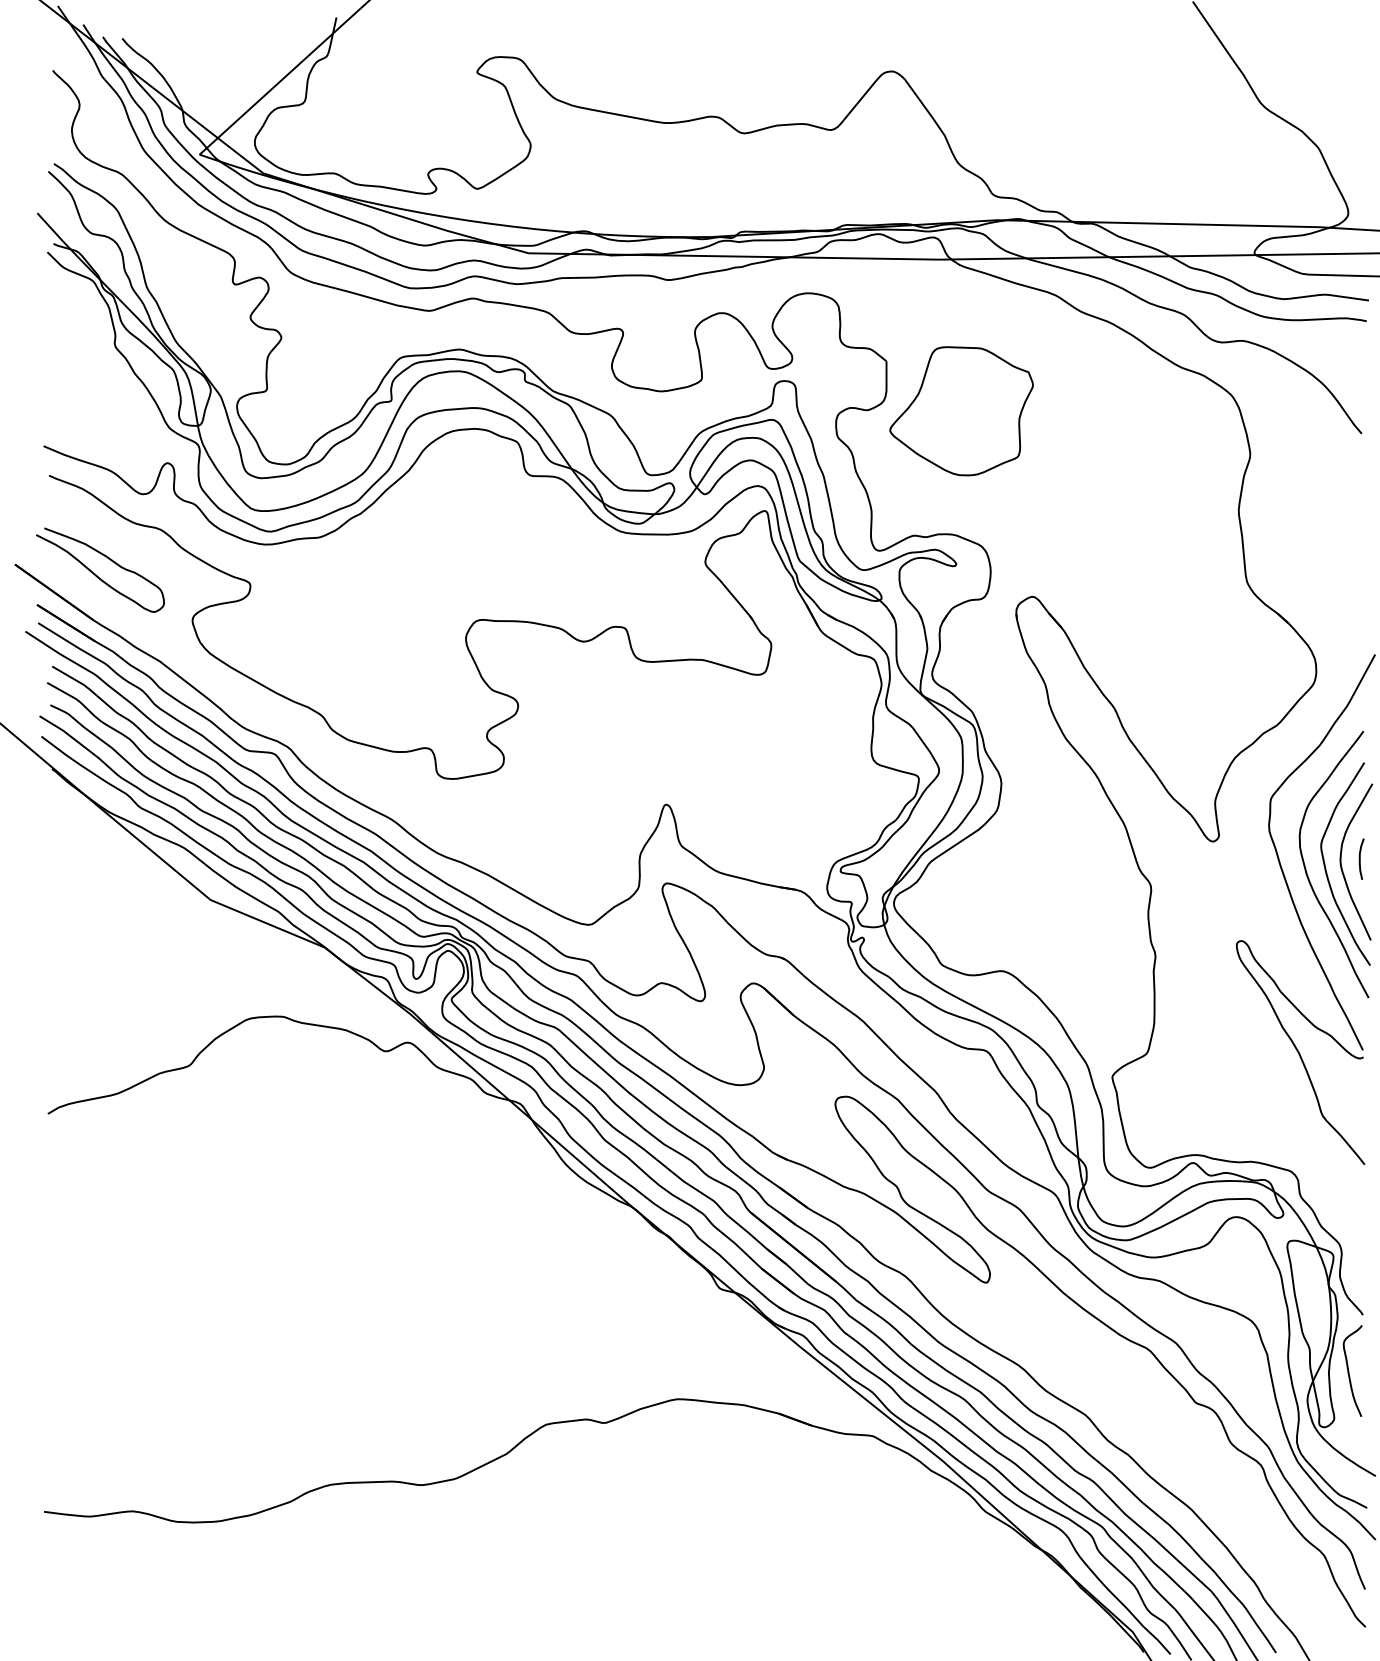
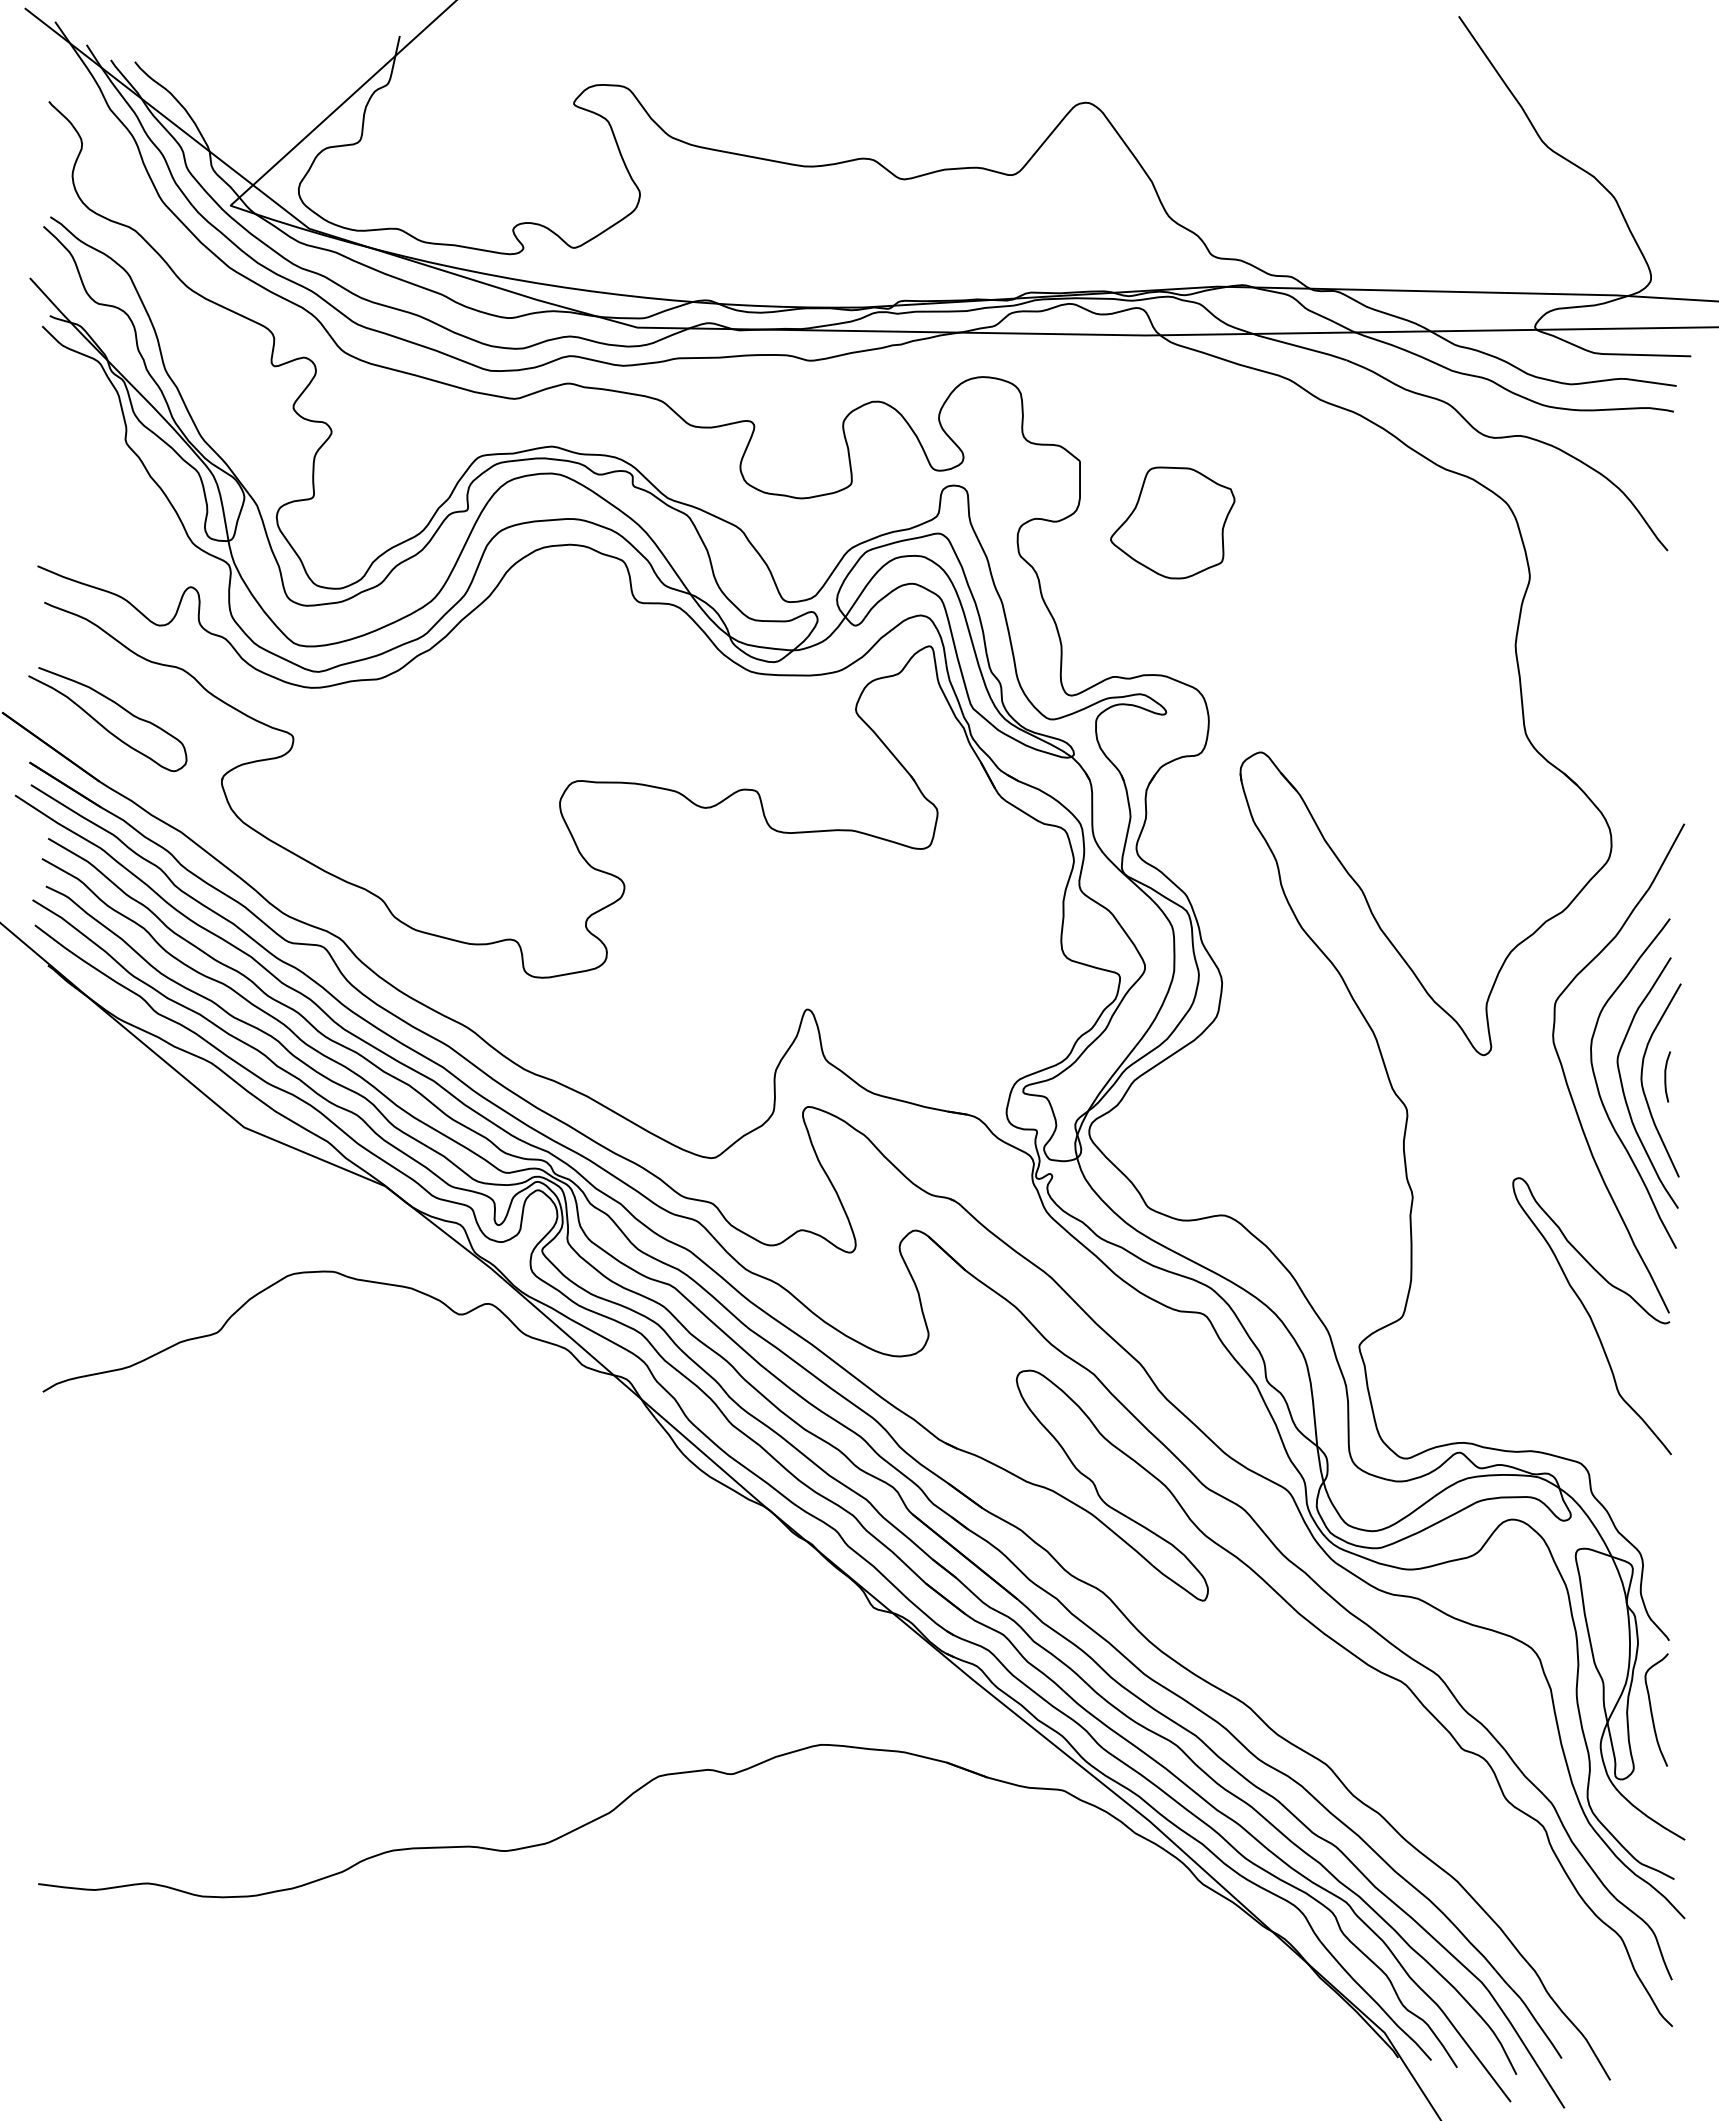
part: (961, 410) -> (1172, 522), size x0.7

